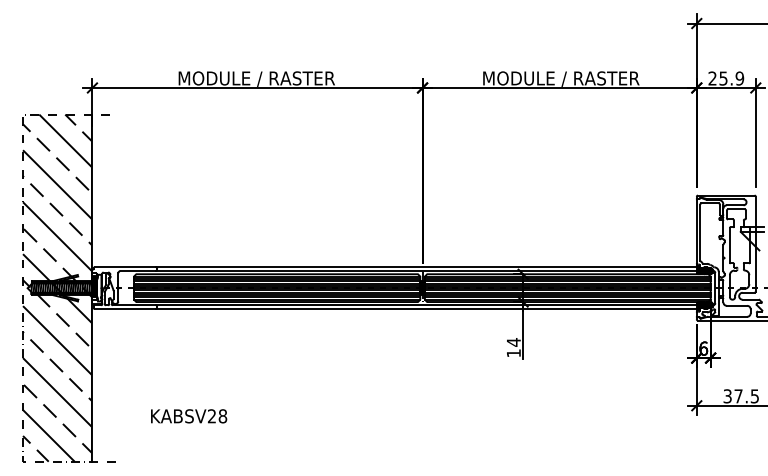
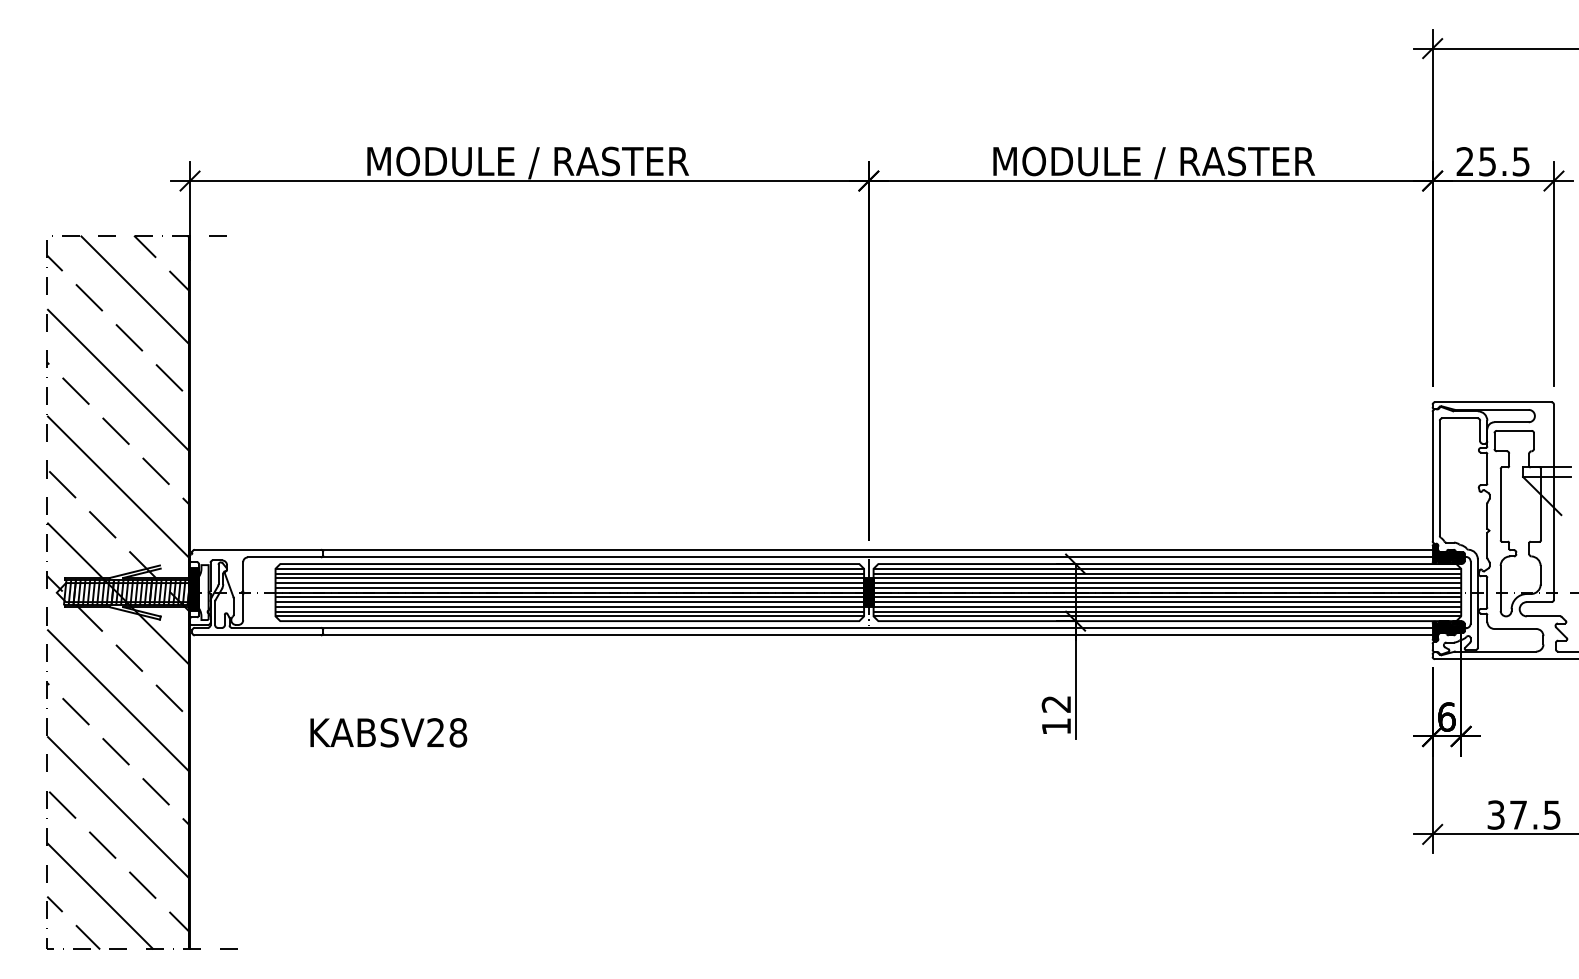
text: (739, 78) -> (1520, 161), 25.9 -> 25.5
text: (513, 342) -> (1055, 704), 14 -> 12
text: (189, 416) -> (389, 733), moved

